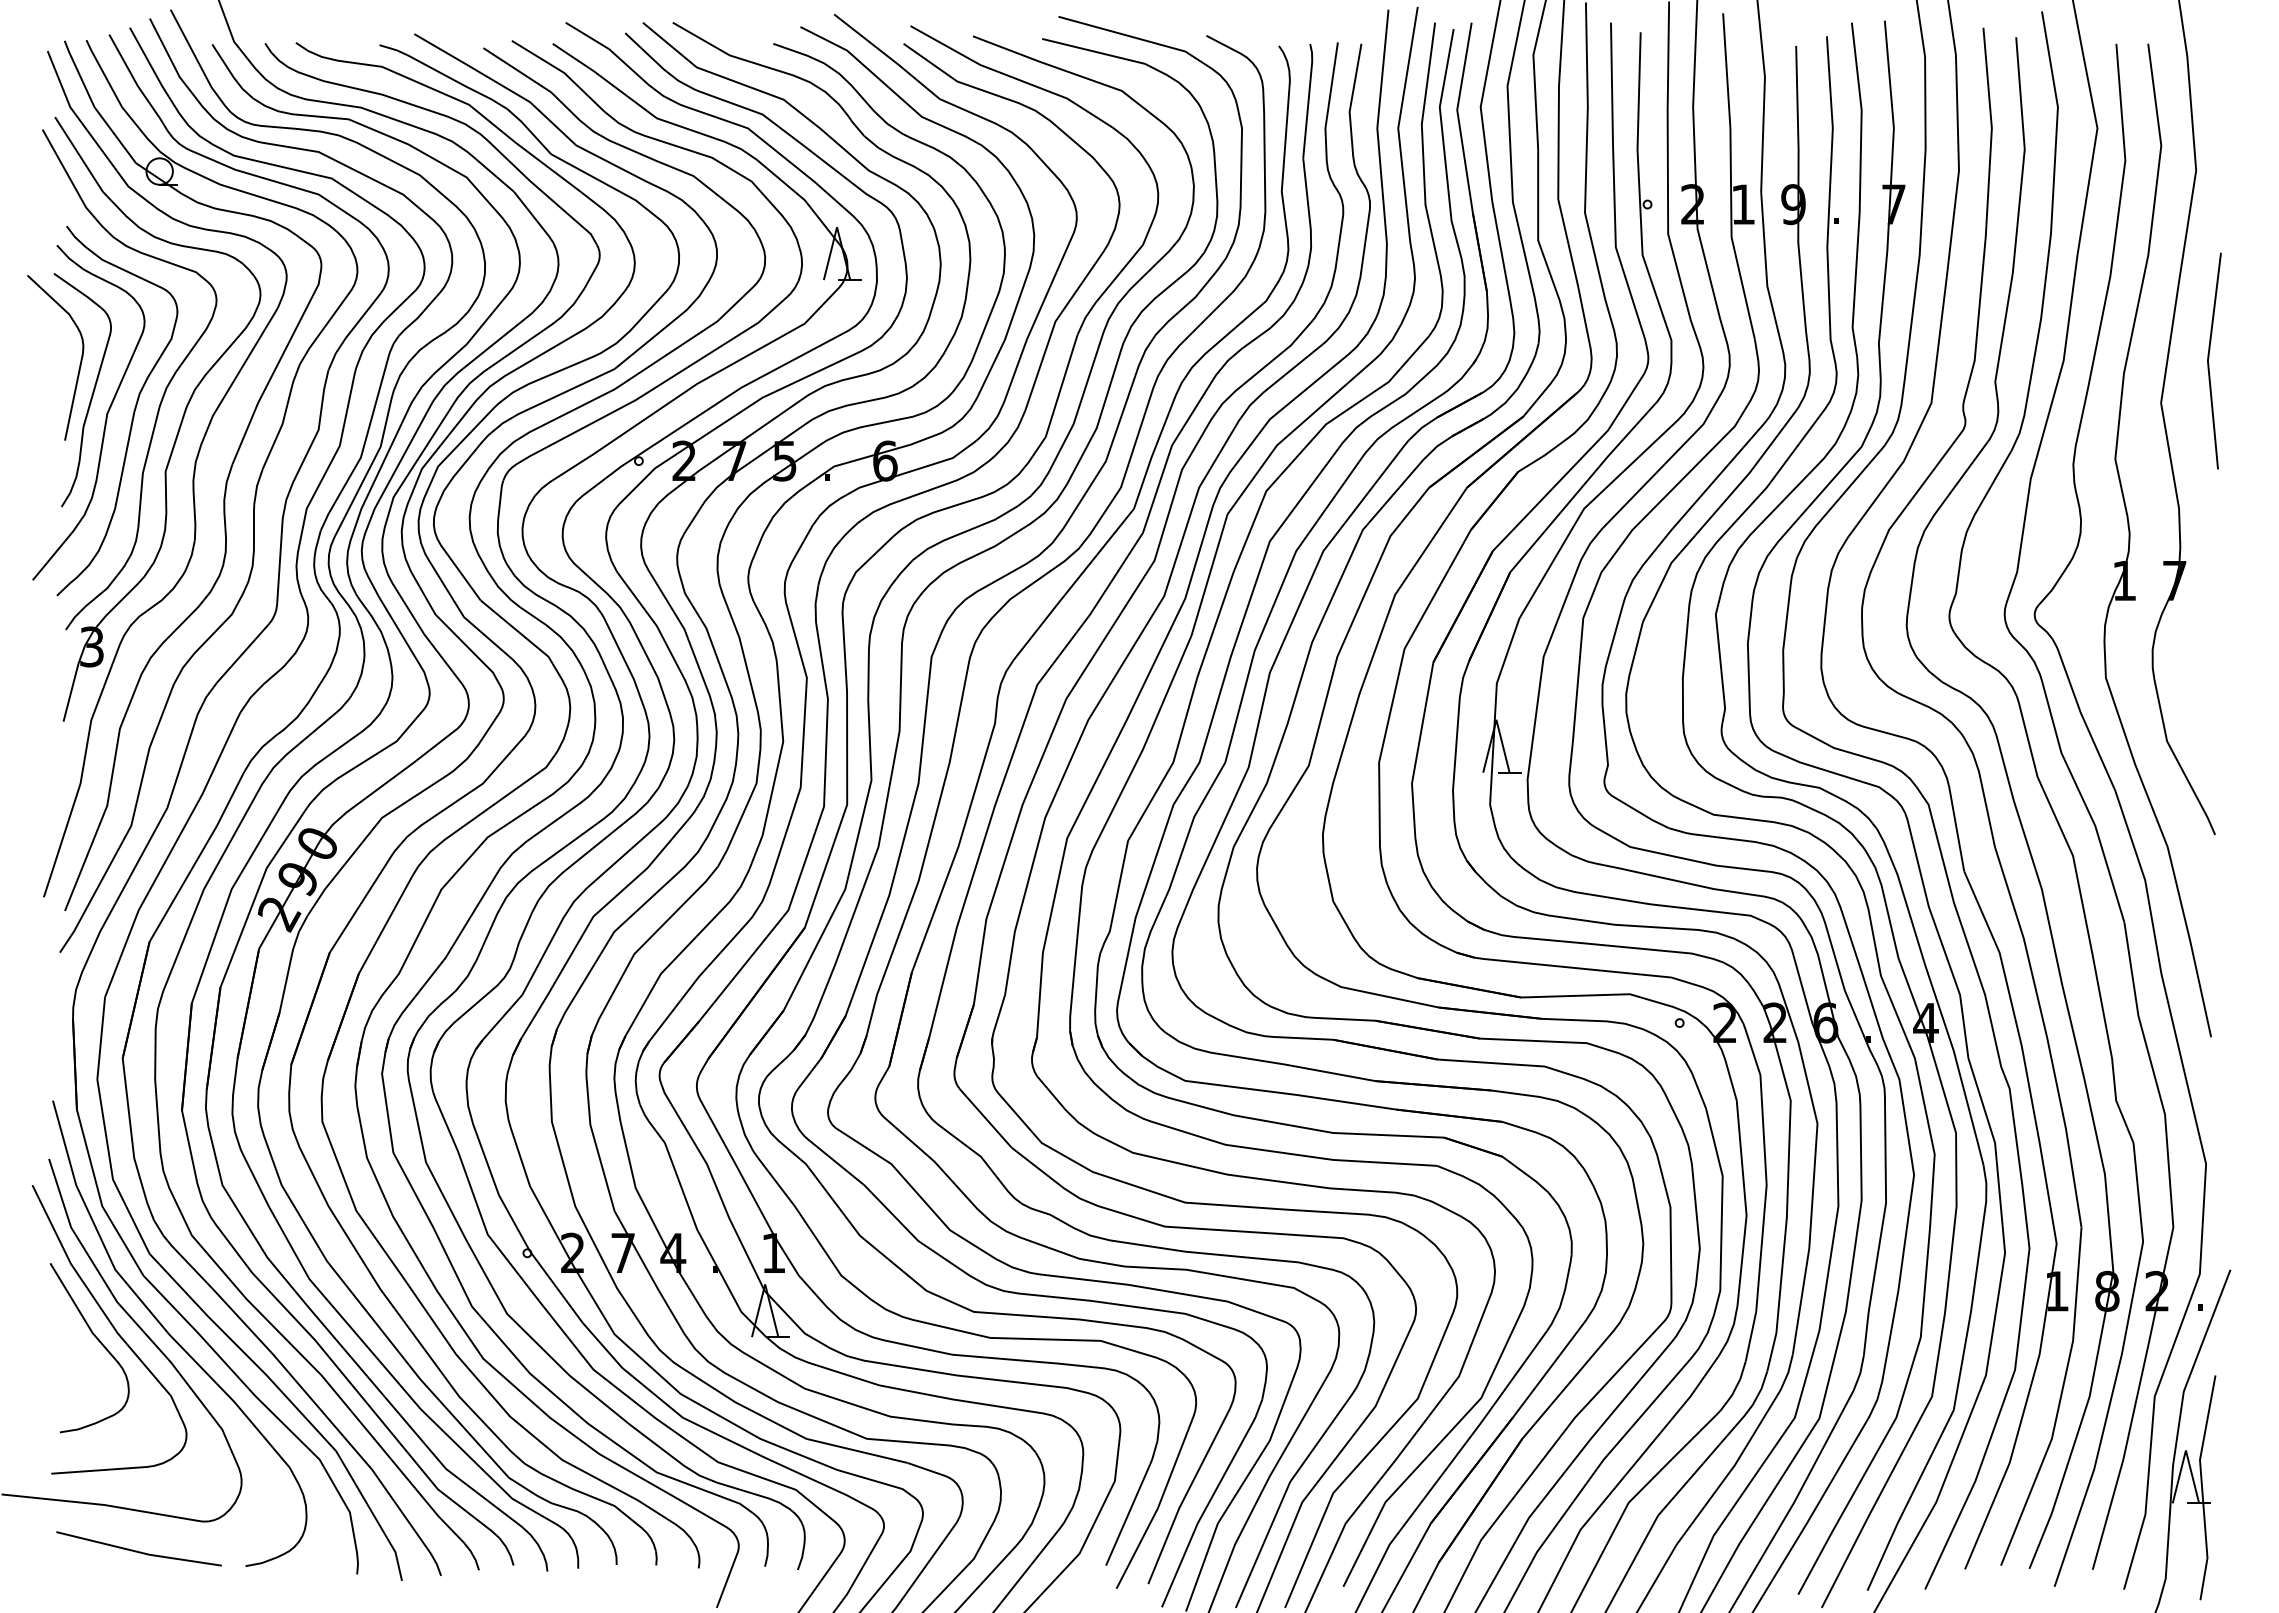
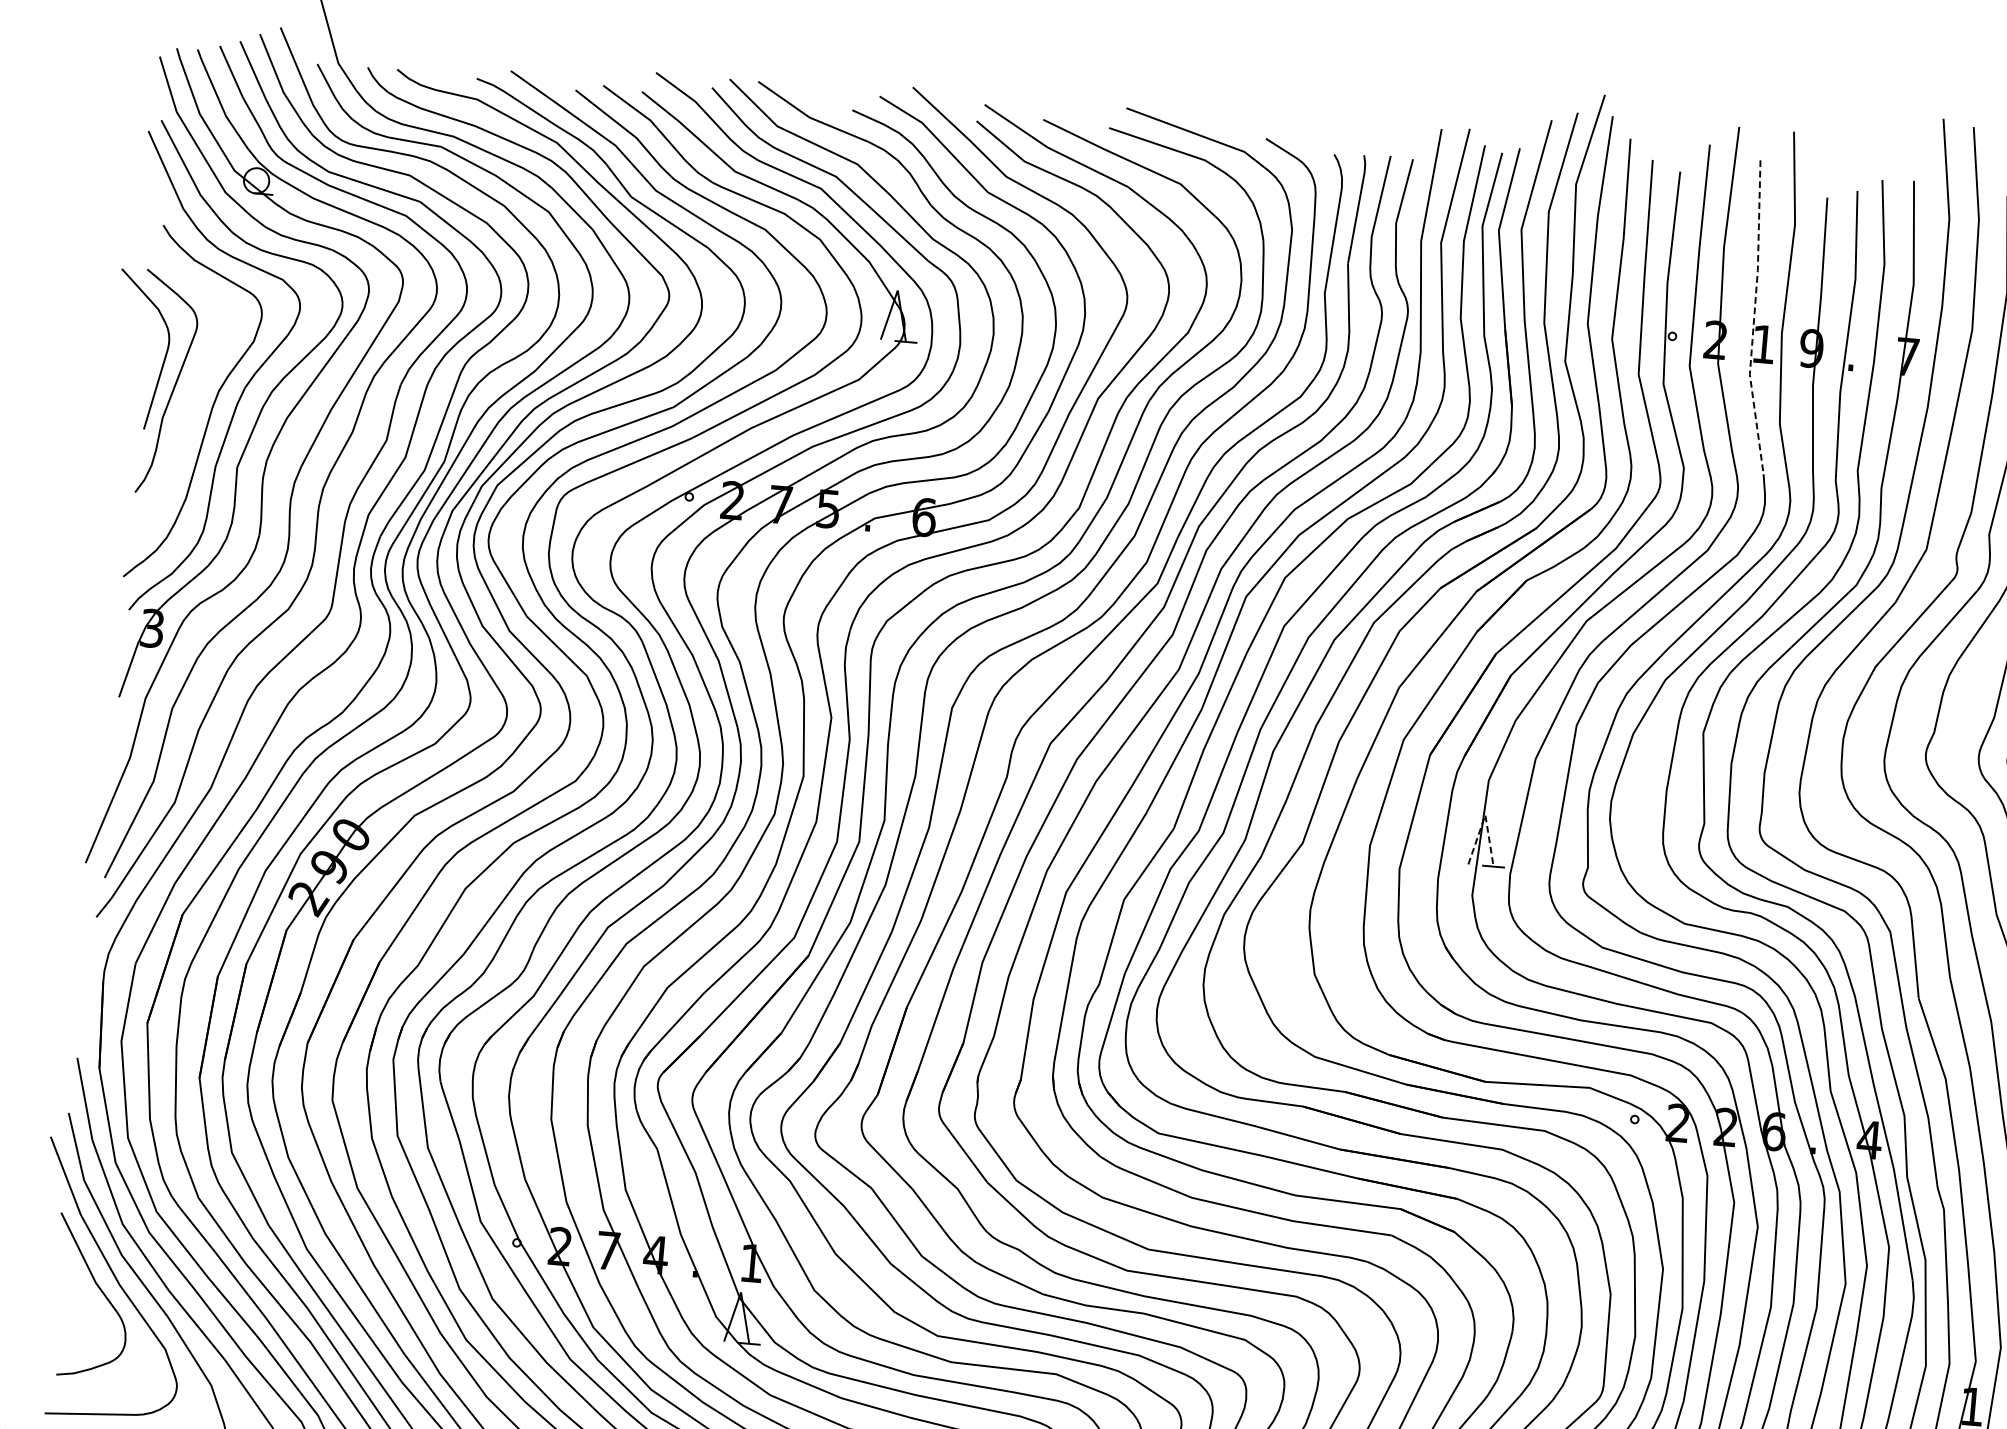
line: (1730, 178) -> (1753, 318), solid -> dashed
curve: (105, 417) -> (184, 410), removed
line: (1496, 719) -> (1485, 814), solid -> dashed

